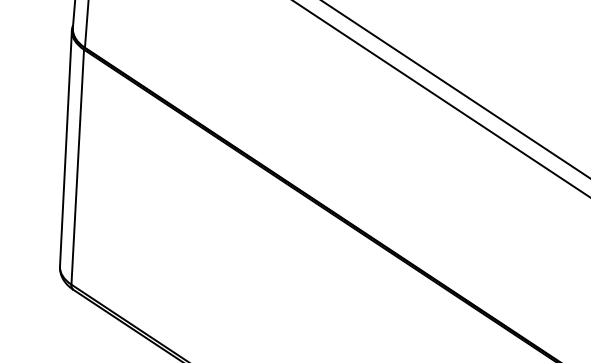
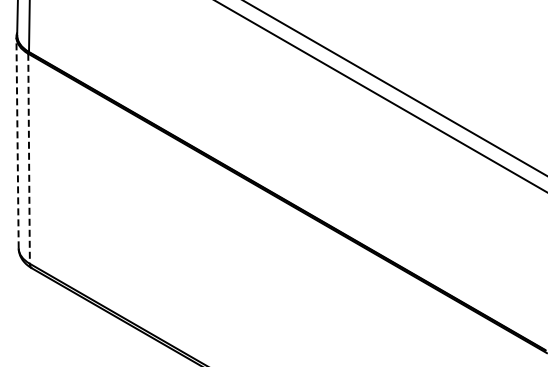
line: (65, 148) -> (17, 142), solid -> dashed
line: (78, 166) -> (29, 158), solid -> dashed

